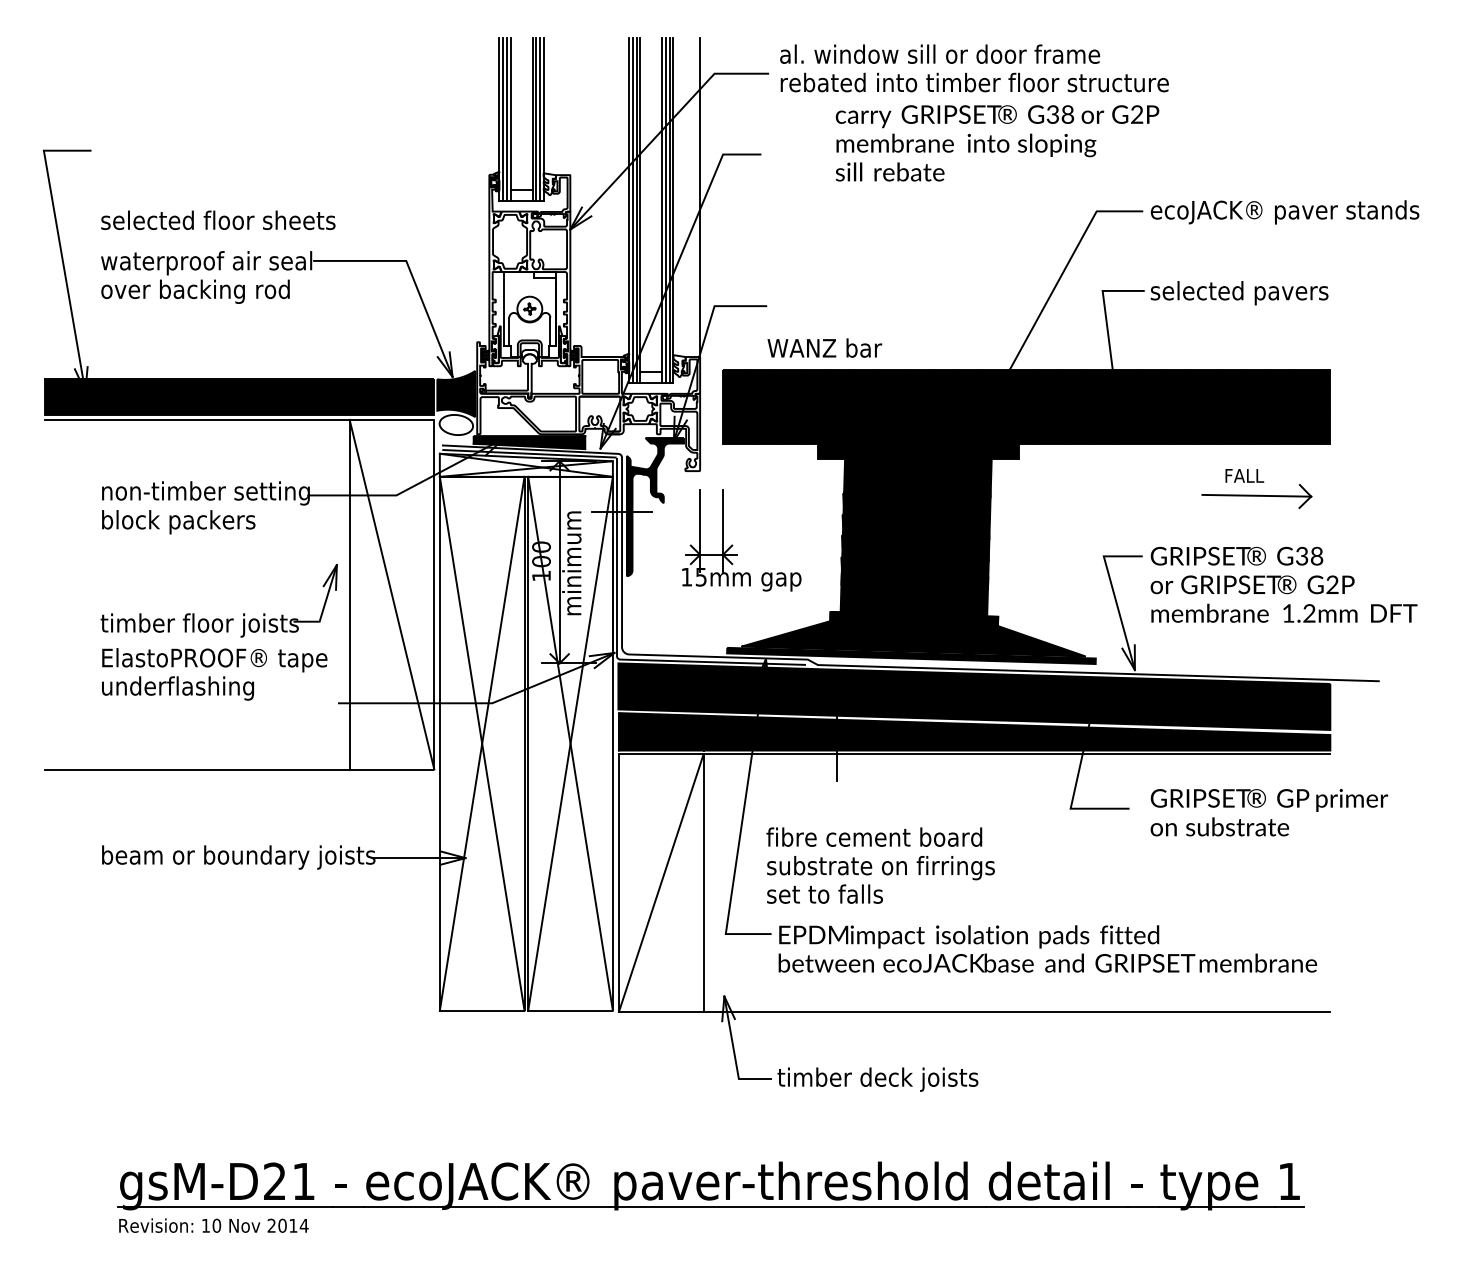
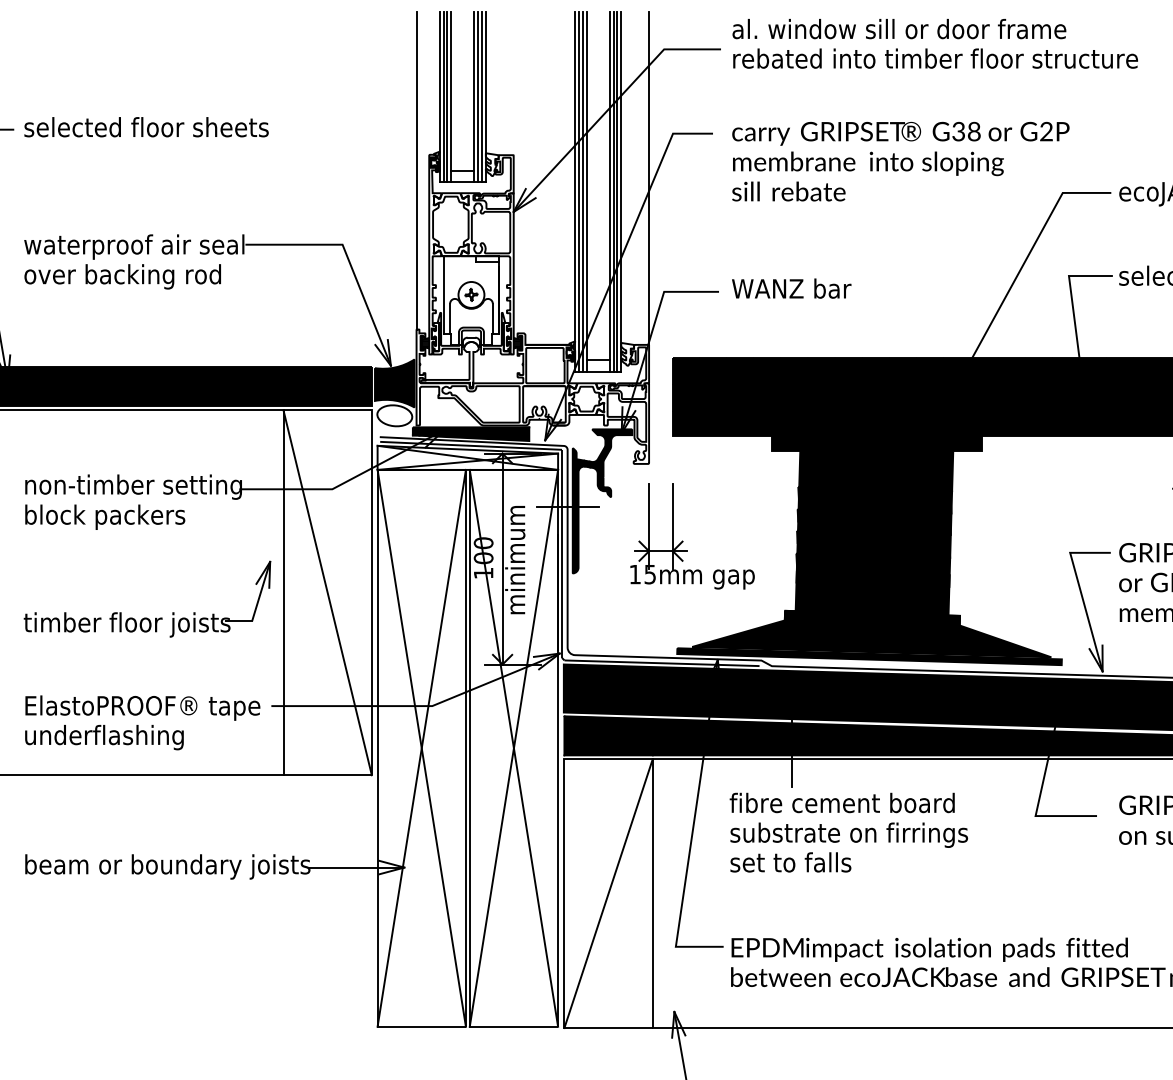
text: (997, 143) -> (900, 161), moved
line: (477, 190) -> (416, 171), added
text: (218, 219) -> (146, 126), moved
text: (824, 347) -> (791, 288), moved
text: (214, 674) -> (142, 723), moved
text: (880, 865) -> (848, 832), moved

